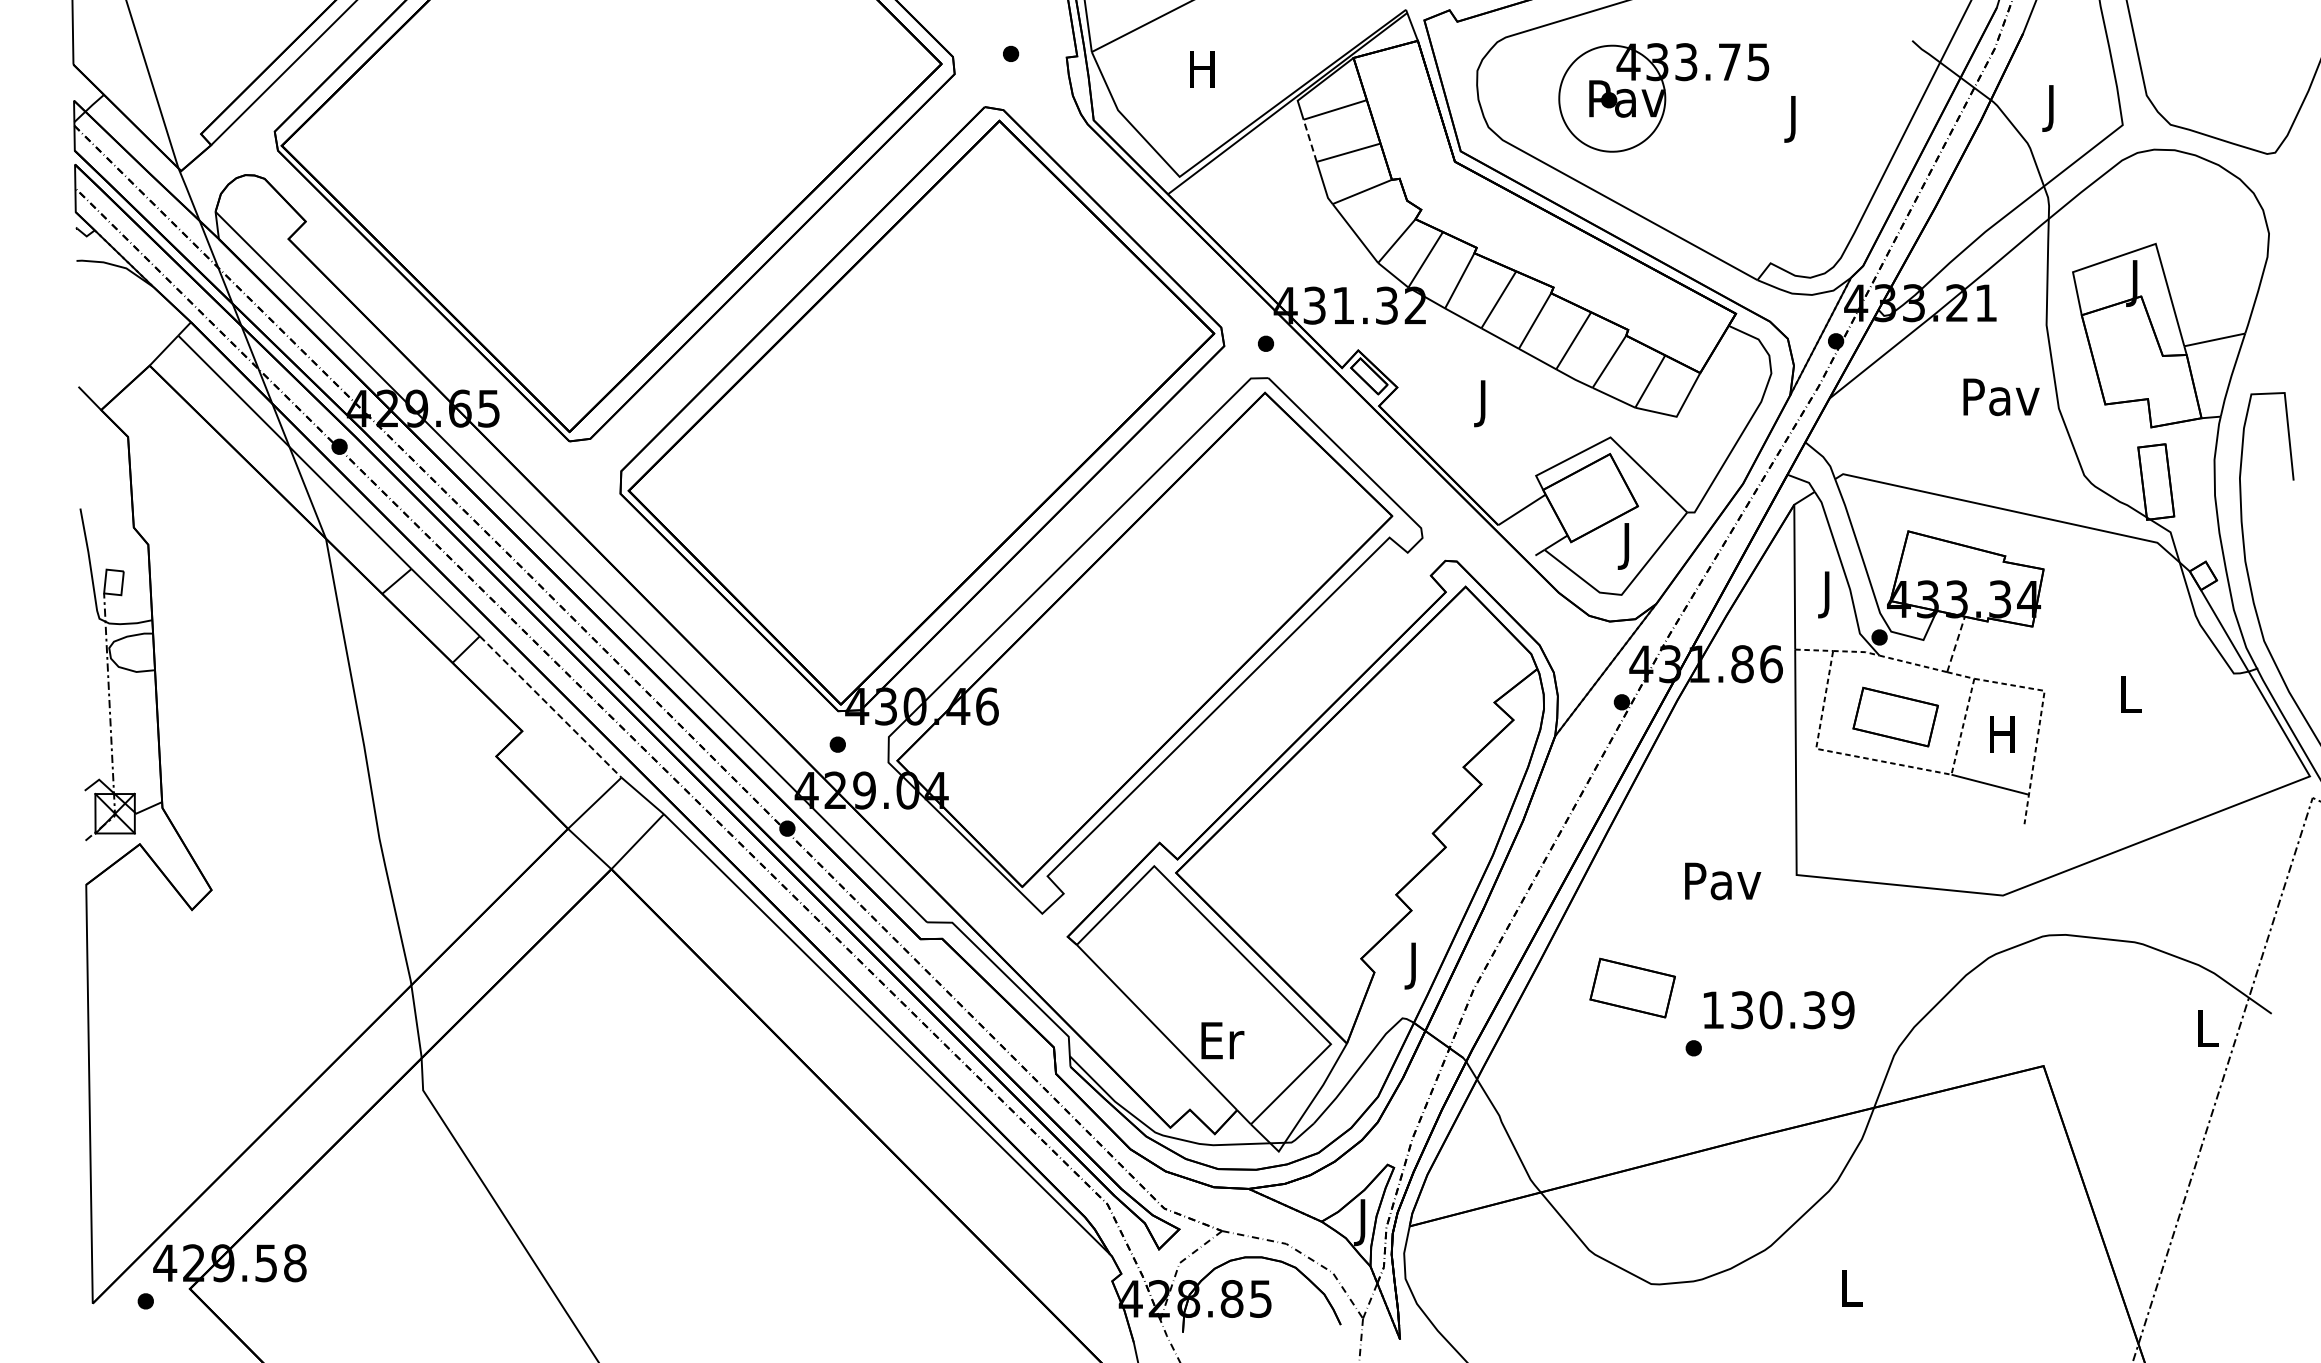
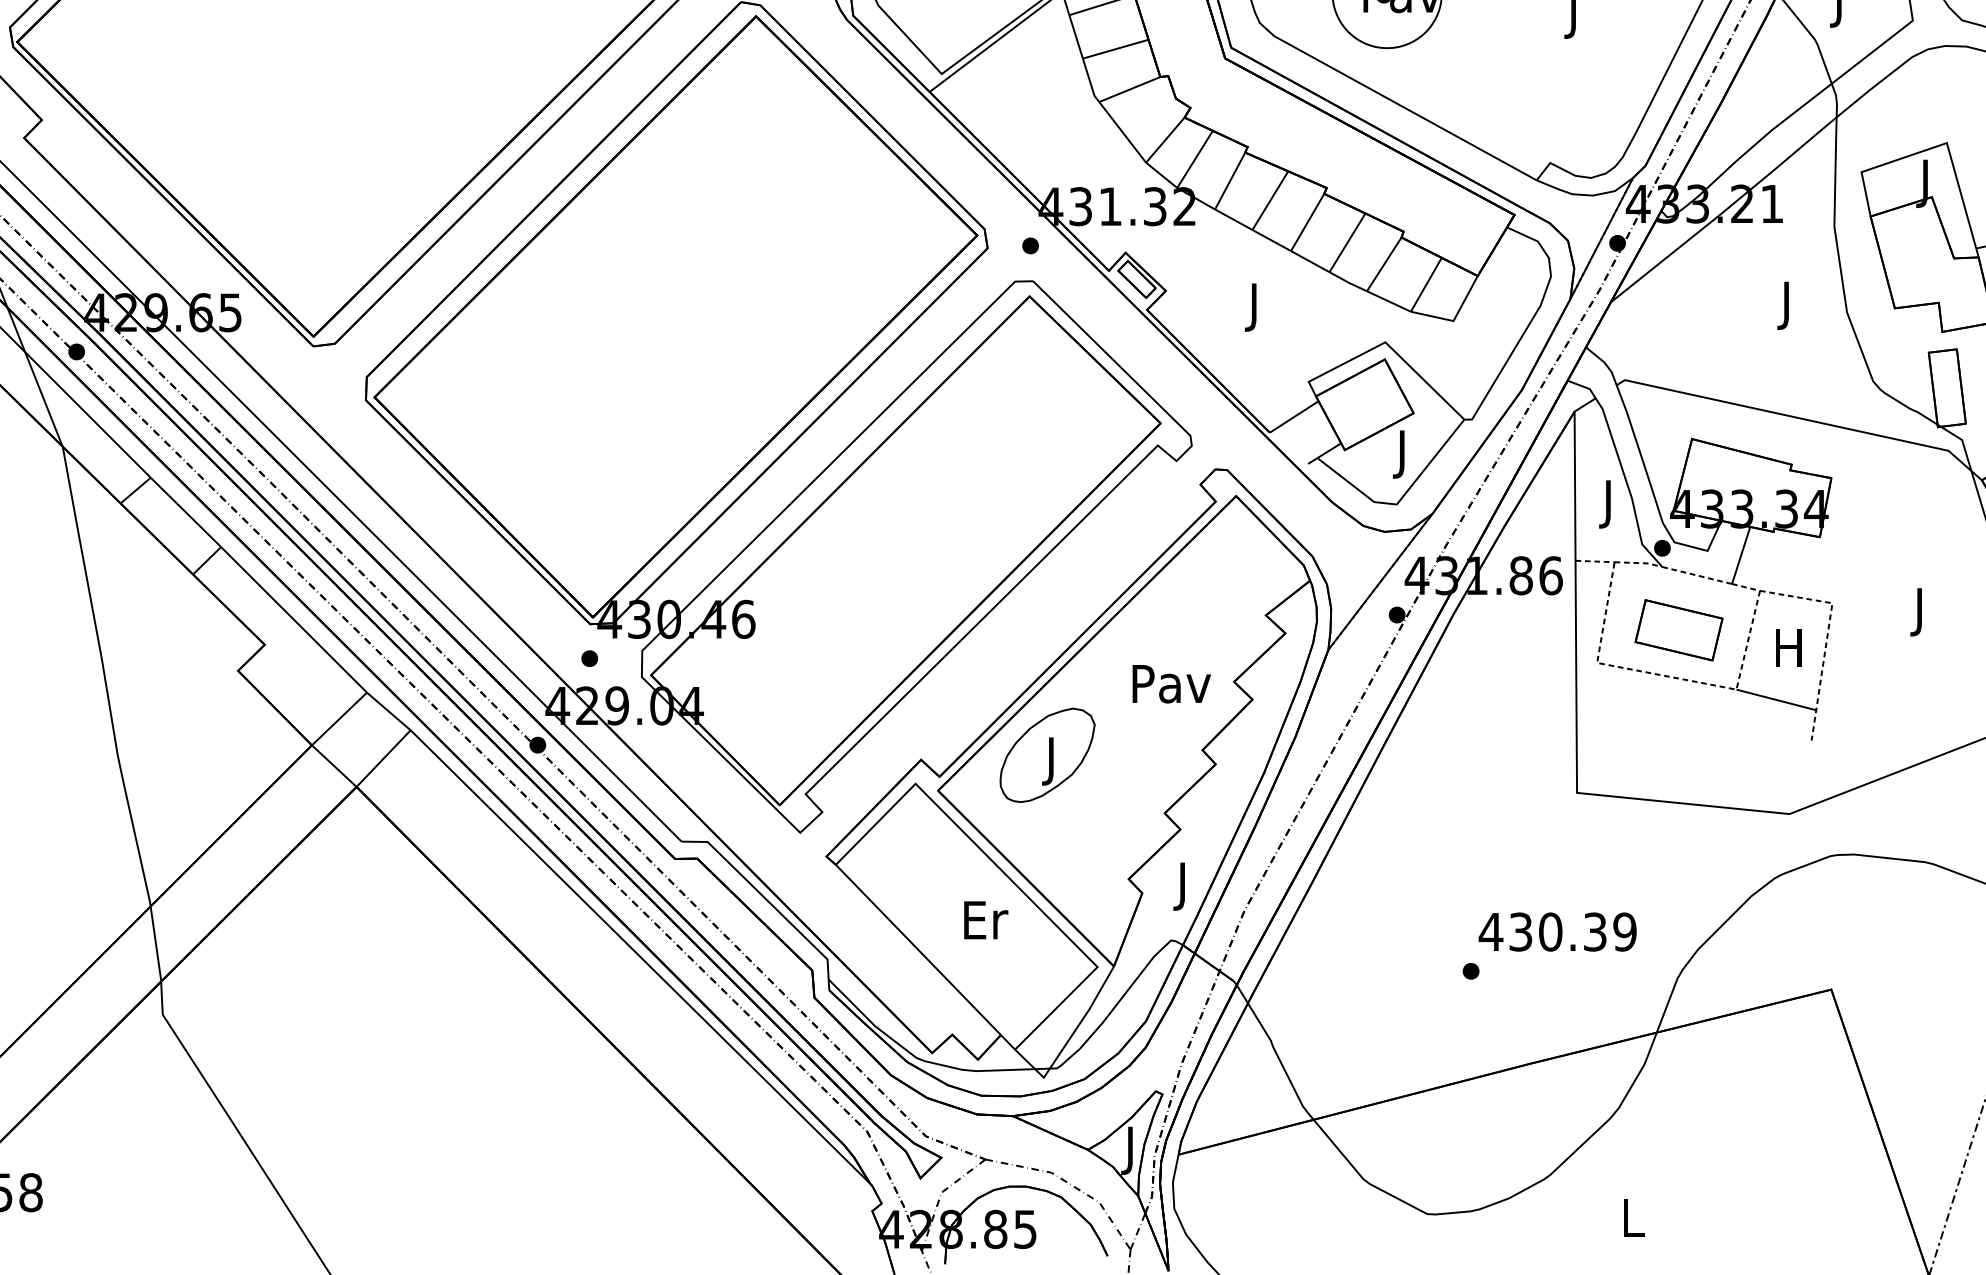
line: (1310, 140) -> (1076, 36), dashed -> solid
text: (2001, 401) -> (1787, 305), Pav -> J
line: (1956, 643) -> (1741, 554), dashed -> solid
text: (2130, 699) -> (1920, 612), L -> J
line: (551, 707) -> (294, 620), dashed -> solid
part: (1282, 838) -> (1047, 755), added
text: (1723, 881) -> (1172, 684), moved
part: (1632, 987) -> (1408, 908), removed
text: (1713, 1009) -> (1491, 931), 130.39 -> 430.39
text: (1222, 1040) -> (985, 920), moved

